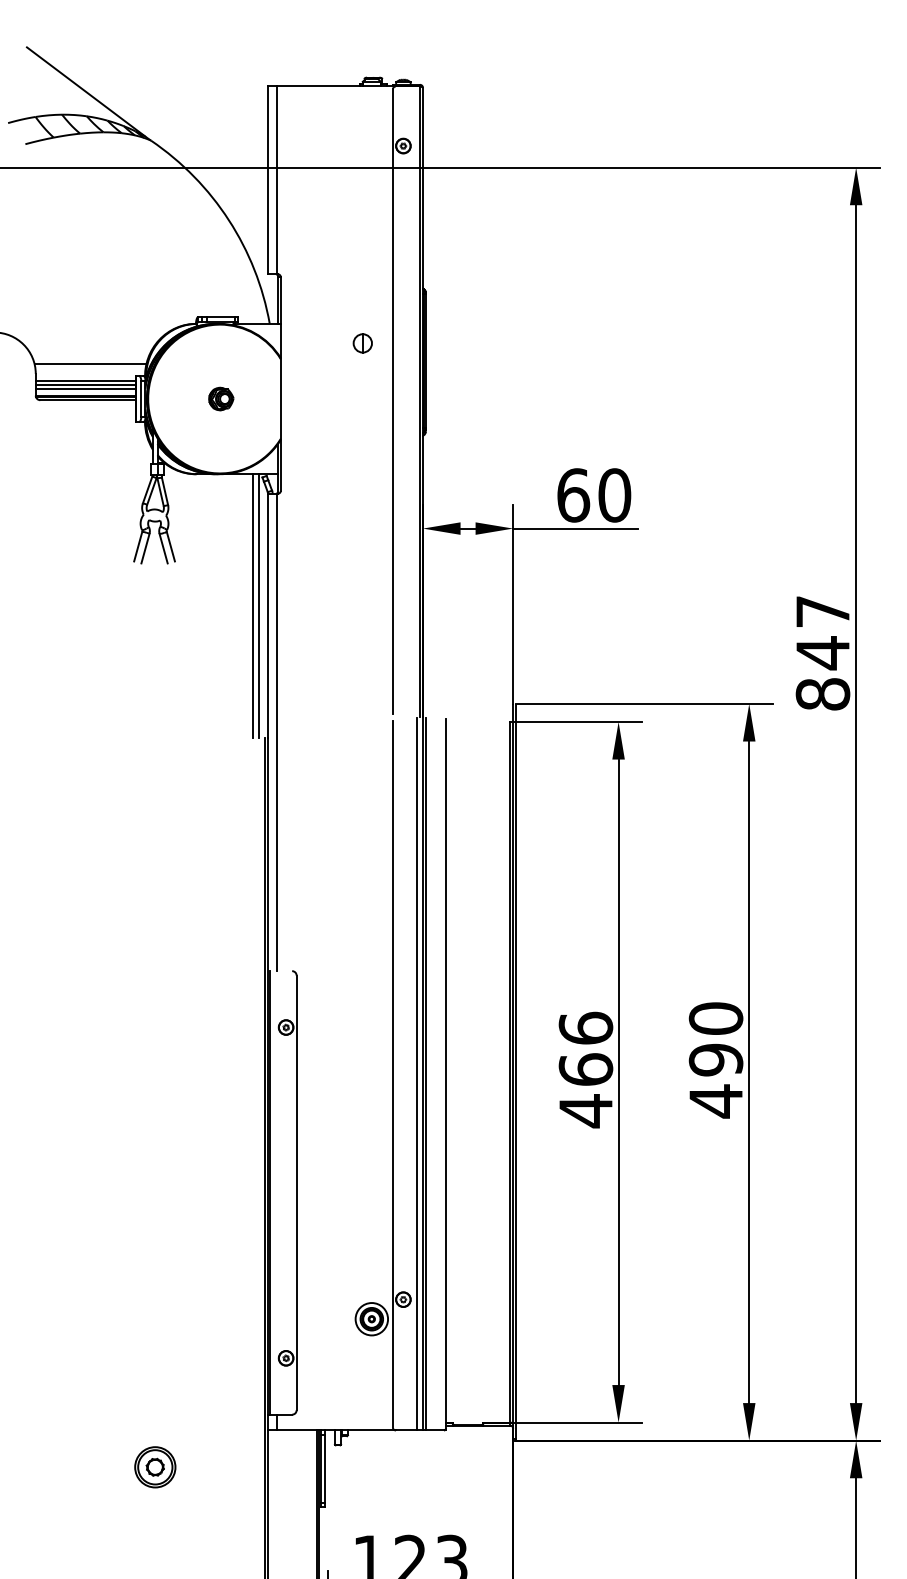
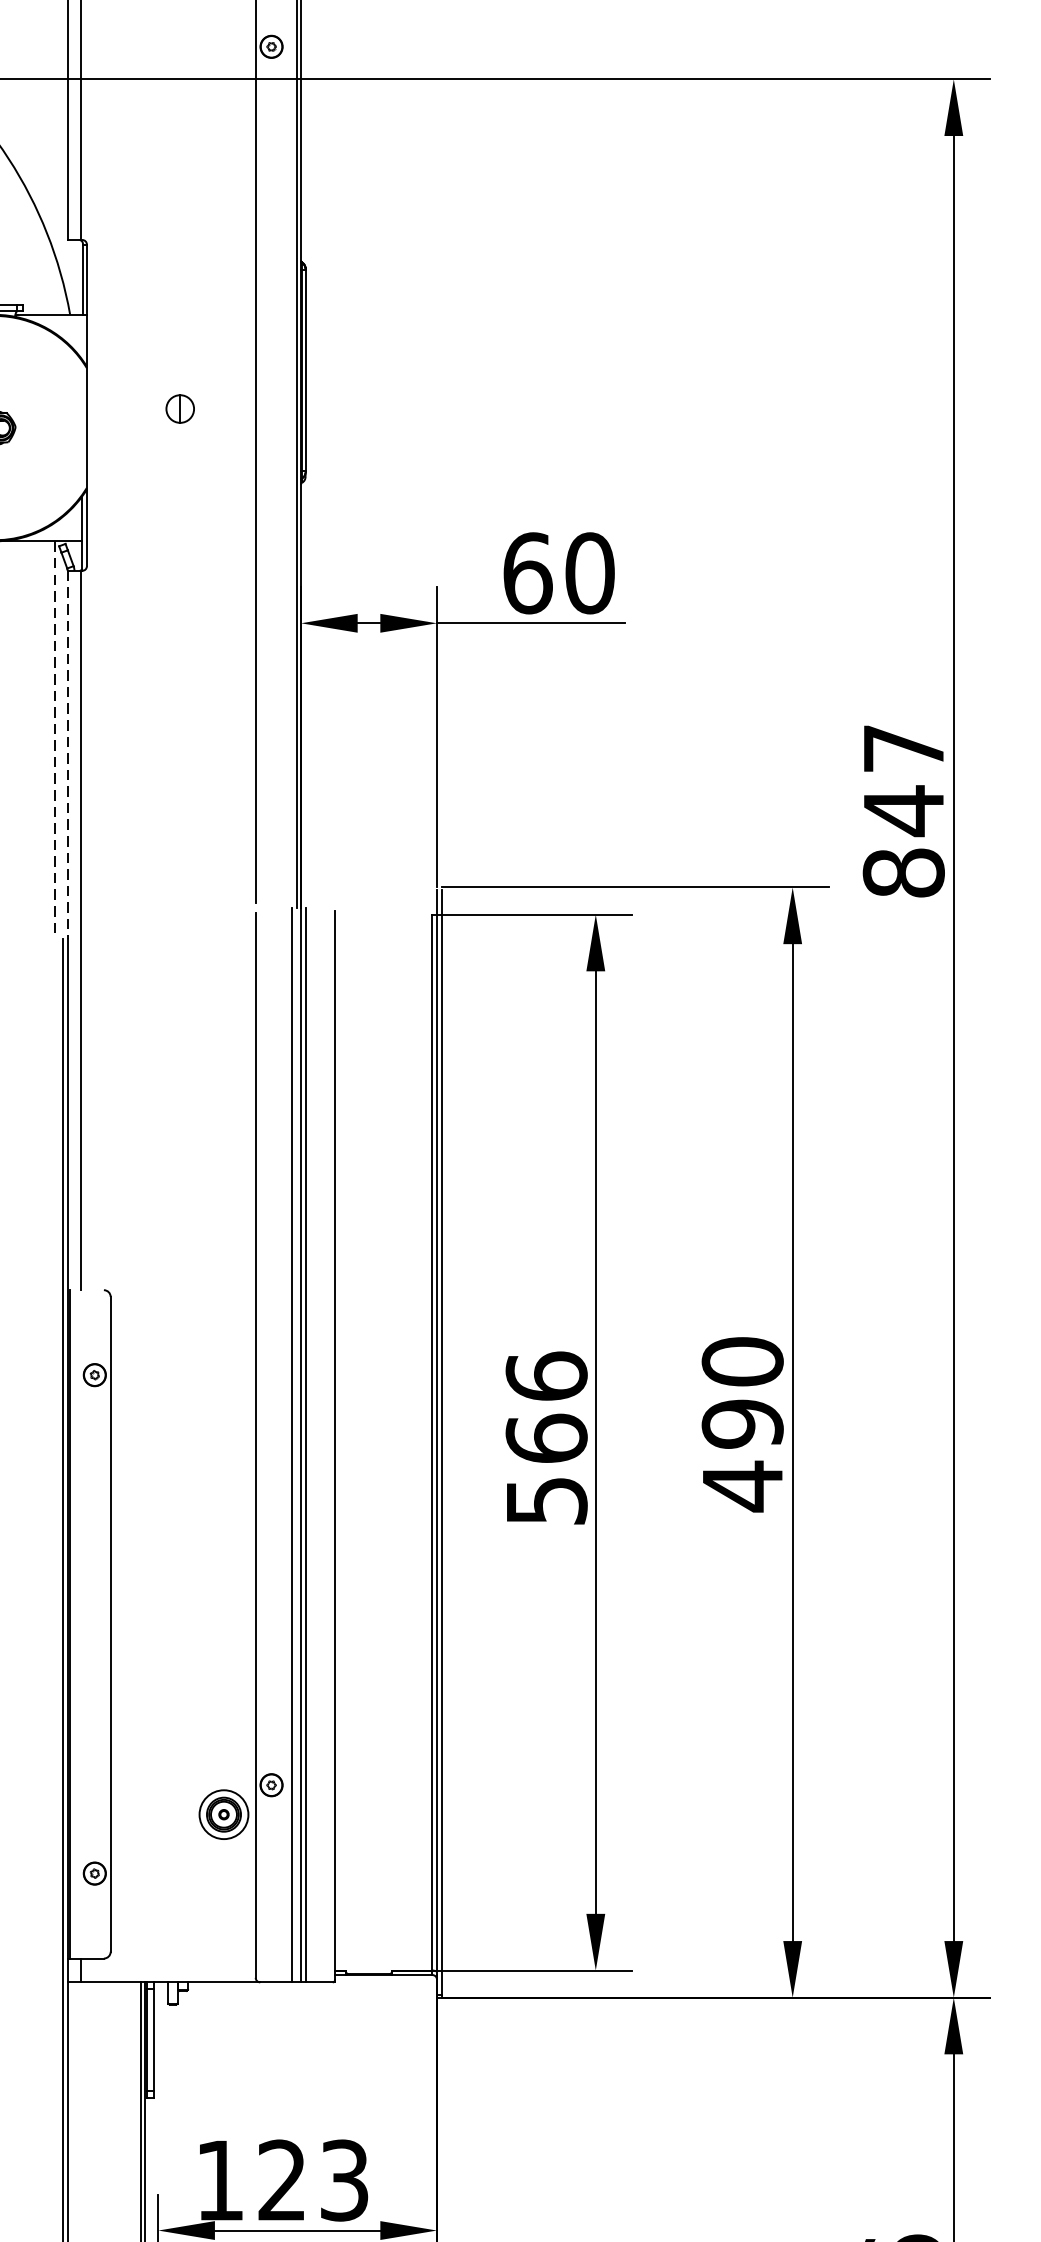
part: (362, 343) -> (179, 409), moved
line: (253, 606) -> (45, 740), removed
line: (259, 606) -> (54, 740), solid -> dashed
line: (268, 616) -> (68, 755), solid -> dashed
text: (586, 1111) -> (547, 1501), 466 -> 566

